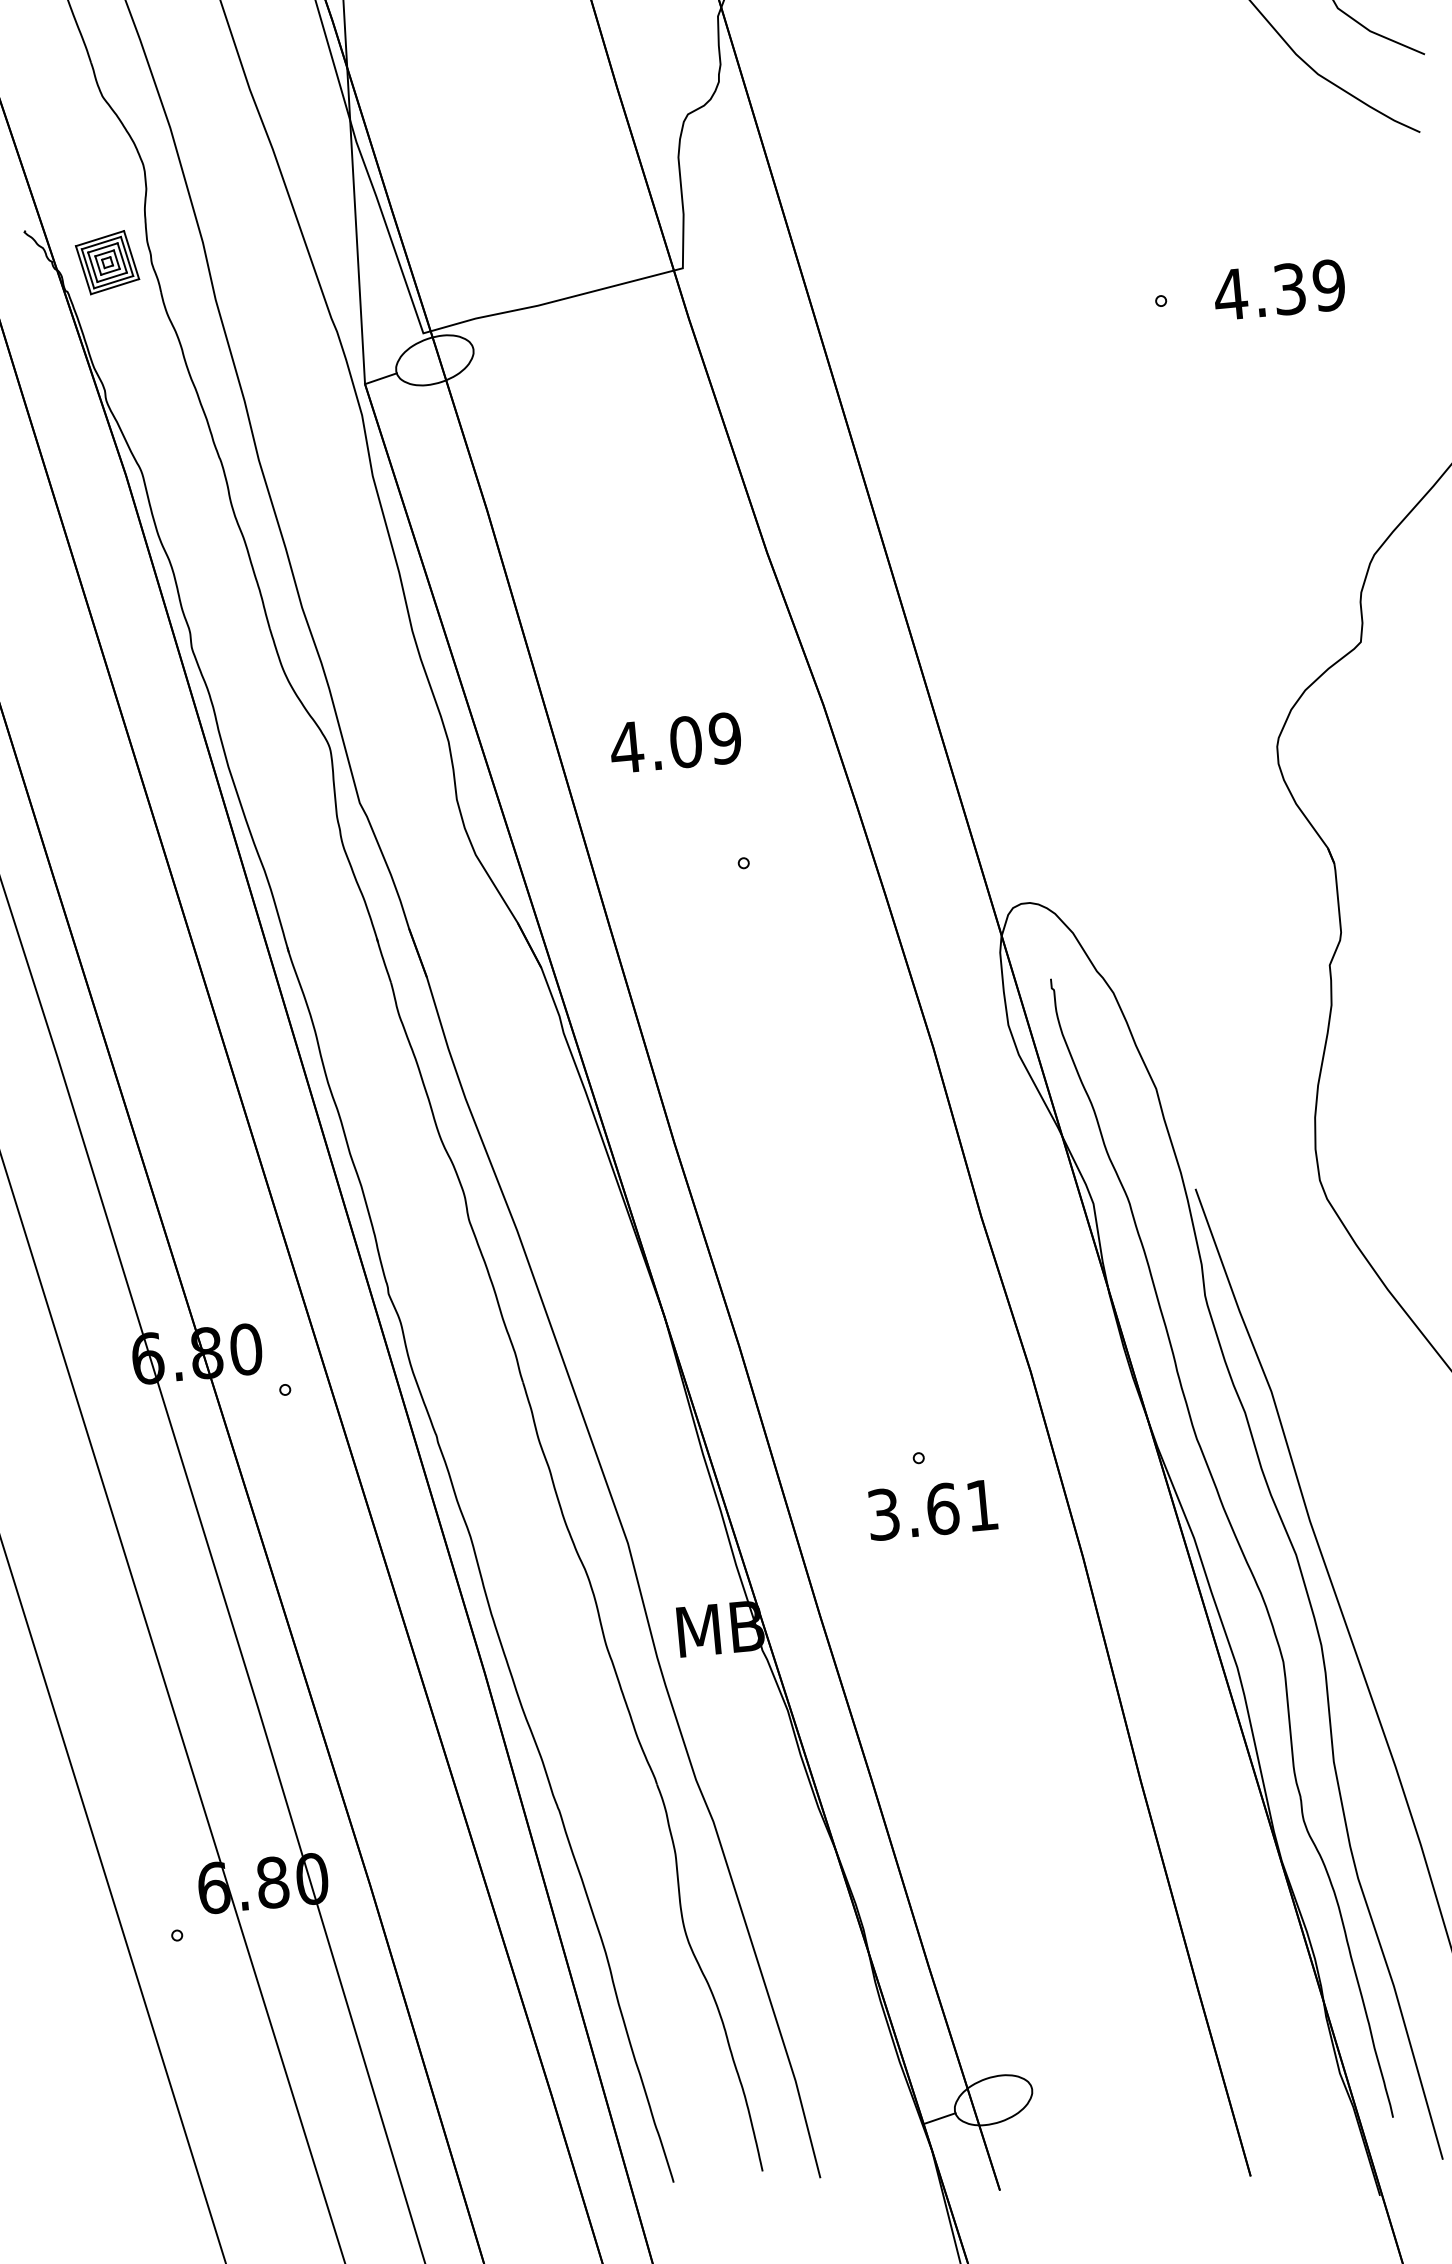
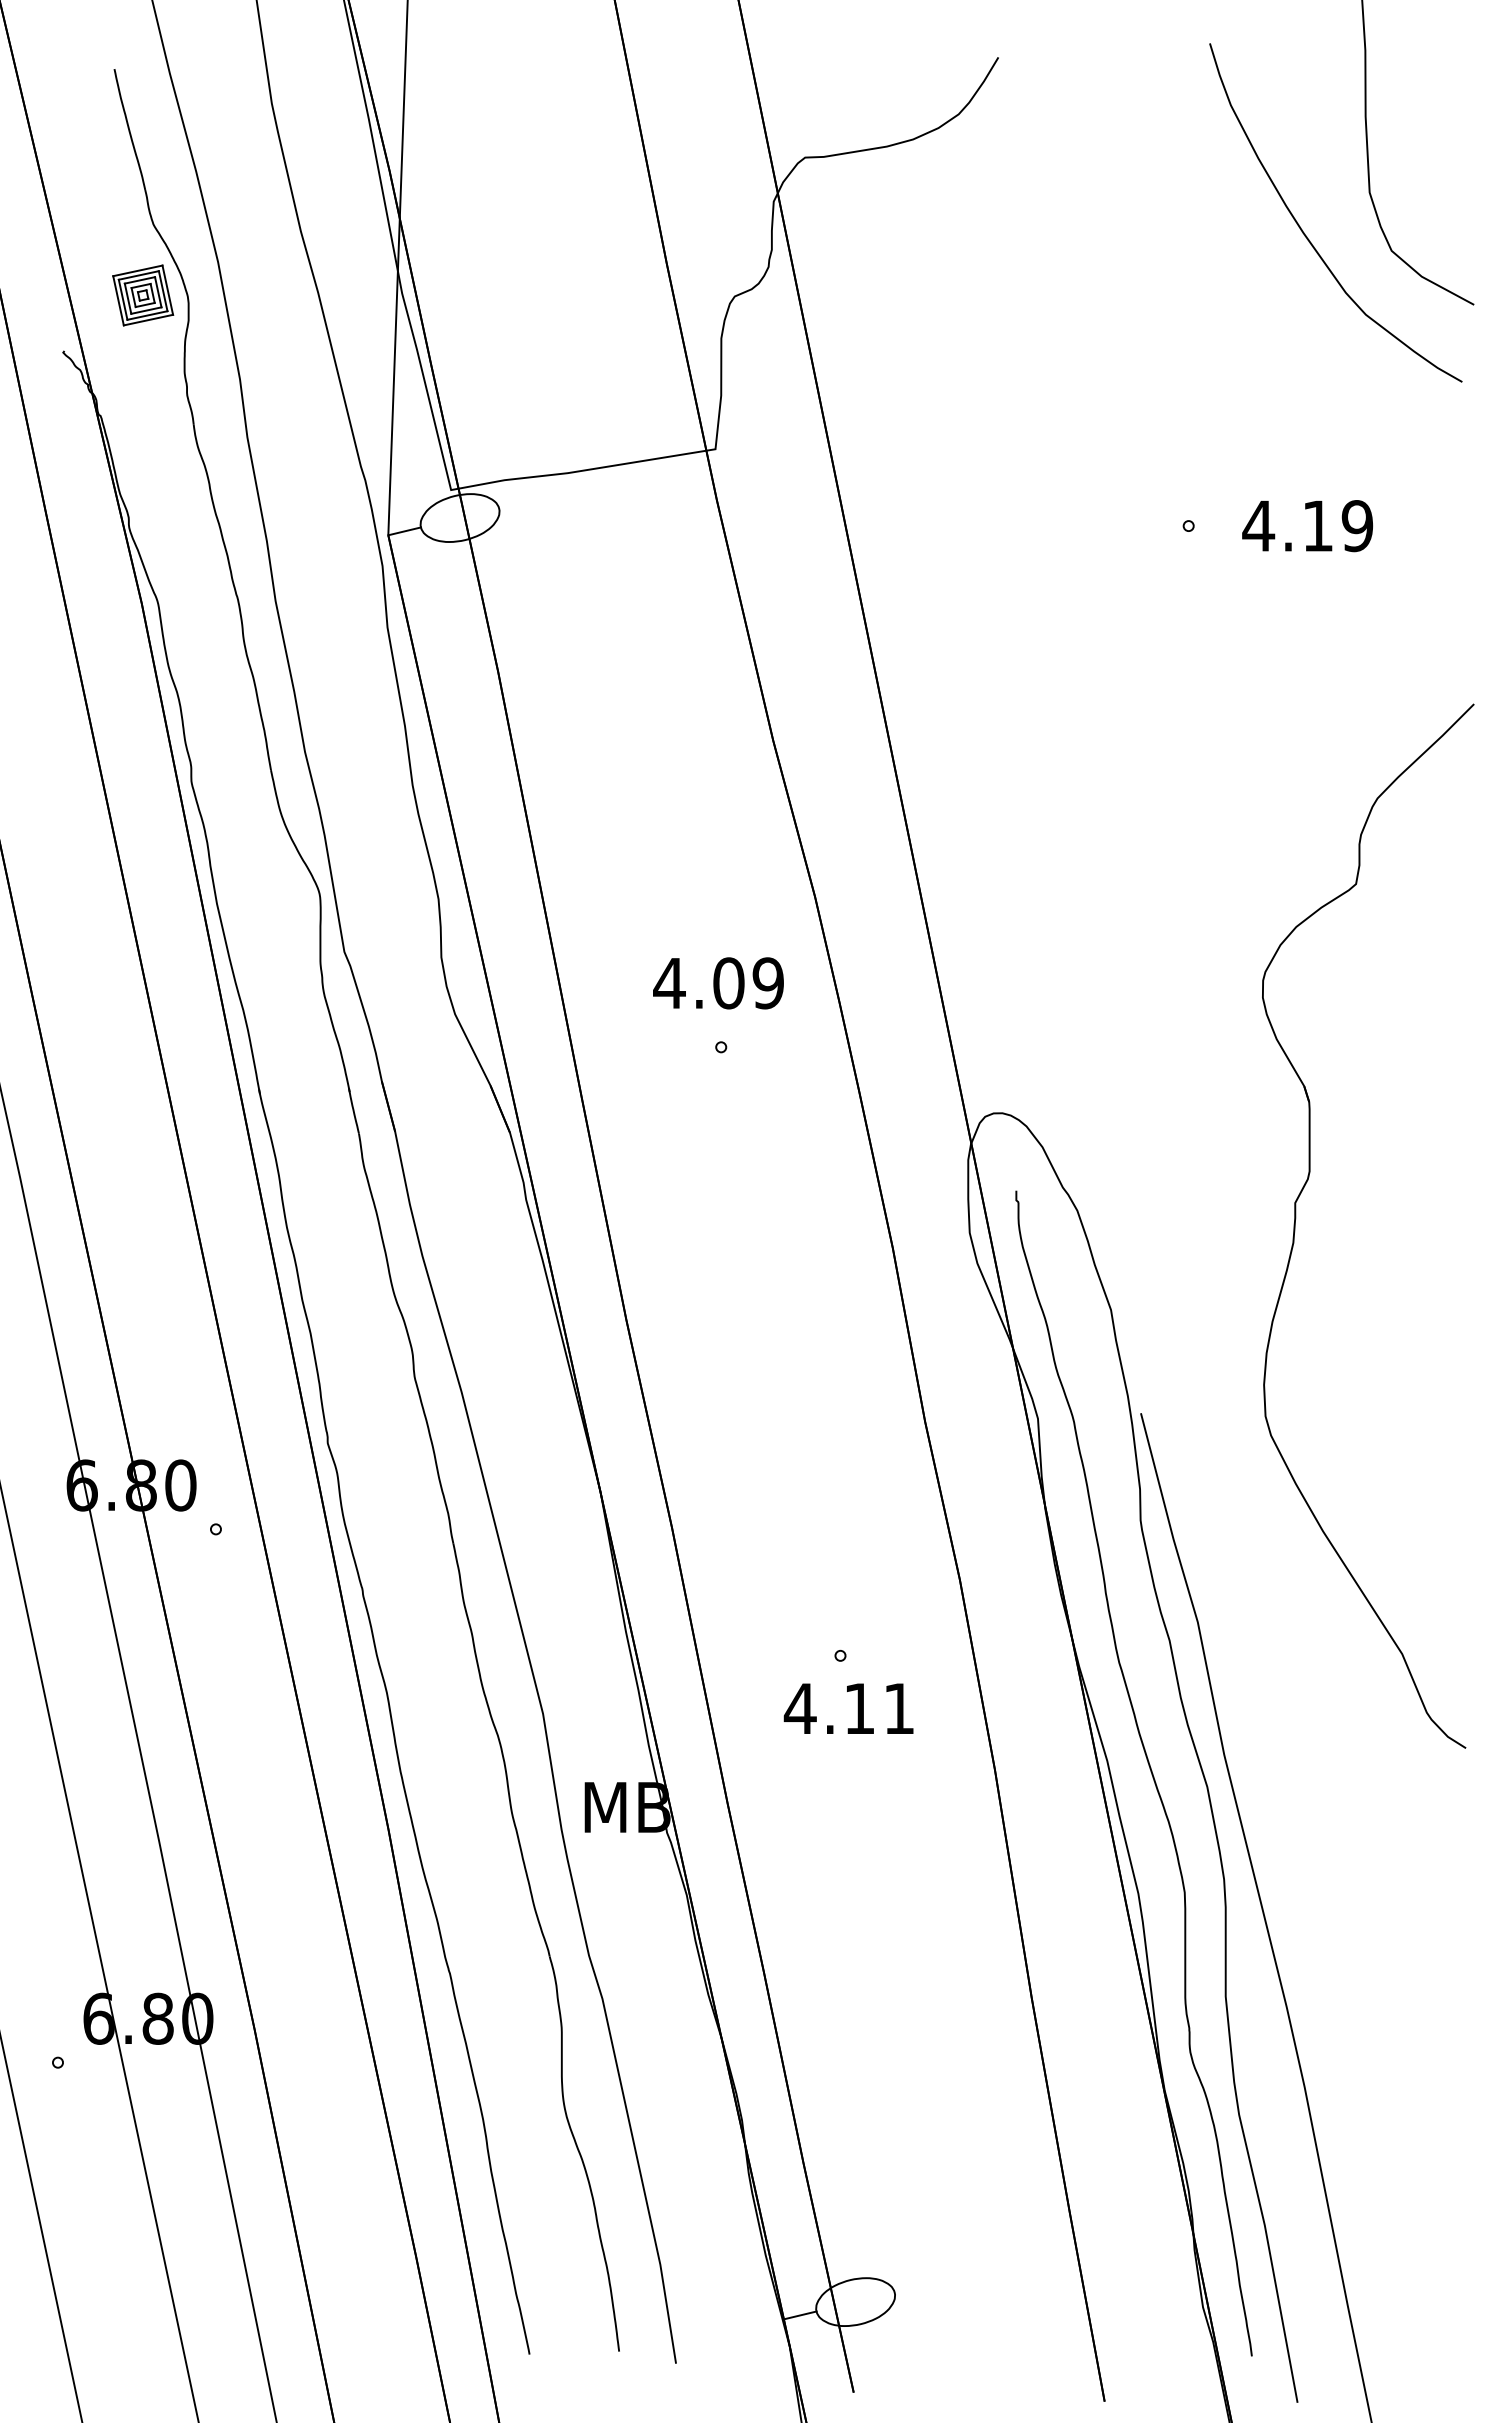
part: (107, 262) -> (143, 295), moved
text: (1289, 289) -> (1317, 526), 4.39 -> 4.19
text: (675, 743) -> (718, 983), moved
text: (912, 1511) -> (829, 1708), 3.61 -> 4.11

